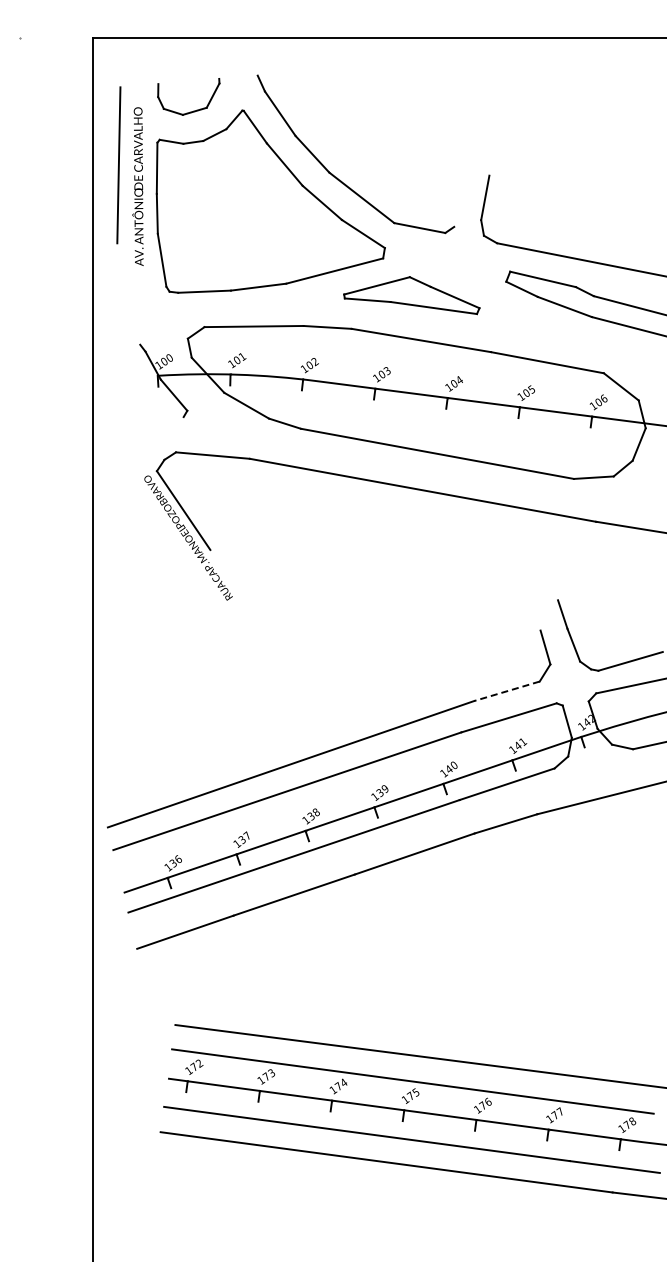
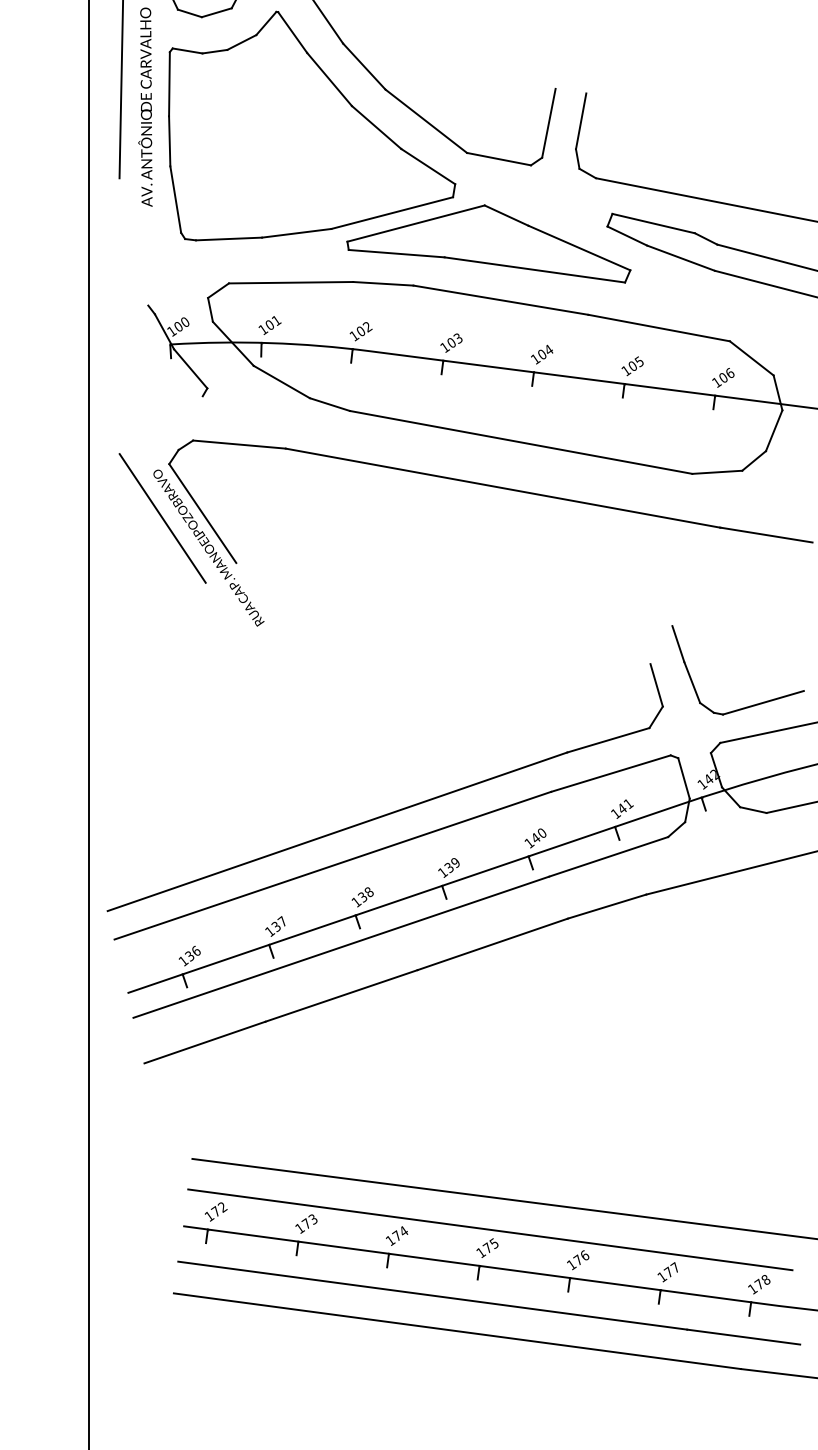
line: (459, 199) -> (548, 123), added
part: (411, 295) -> (488, 243), size x1.67
line: (151, 514) -> (162, 518), added
line: (506, 691) -> (607, 740), dashed -> solid

